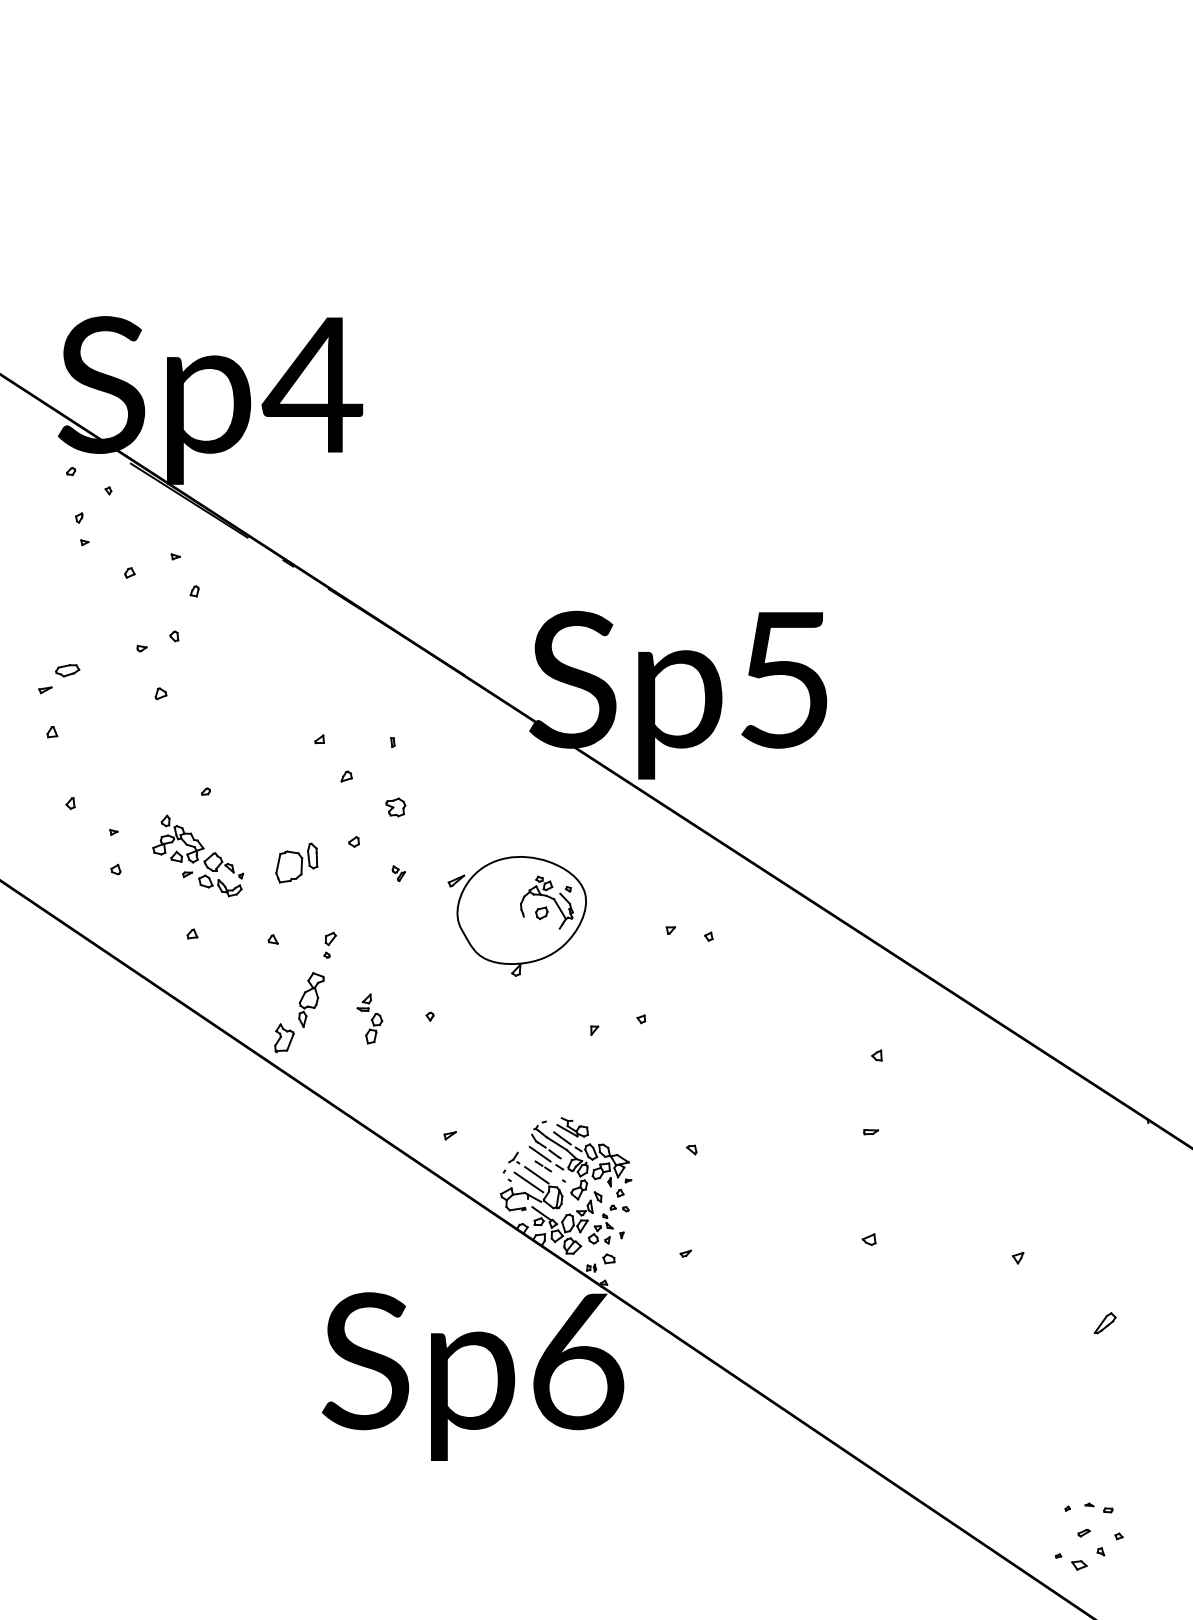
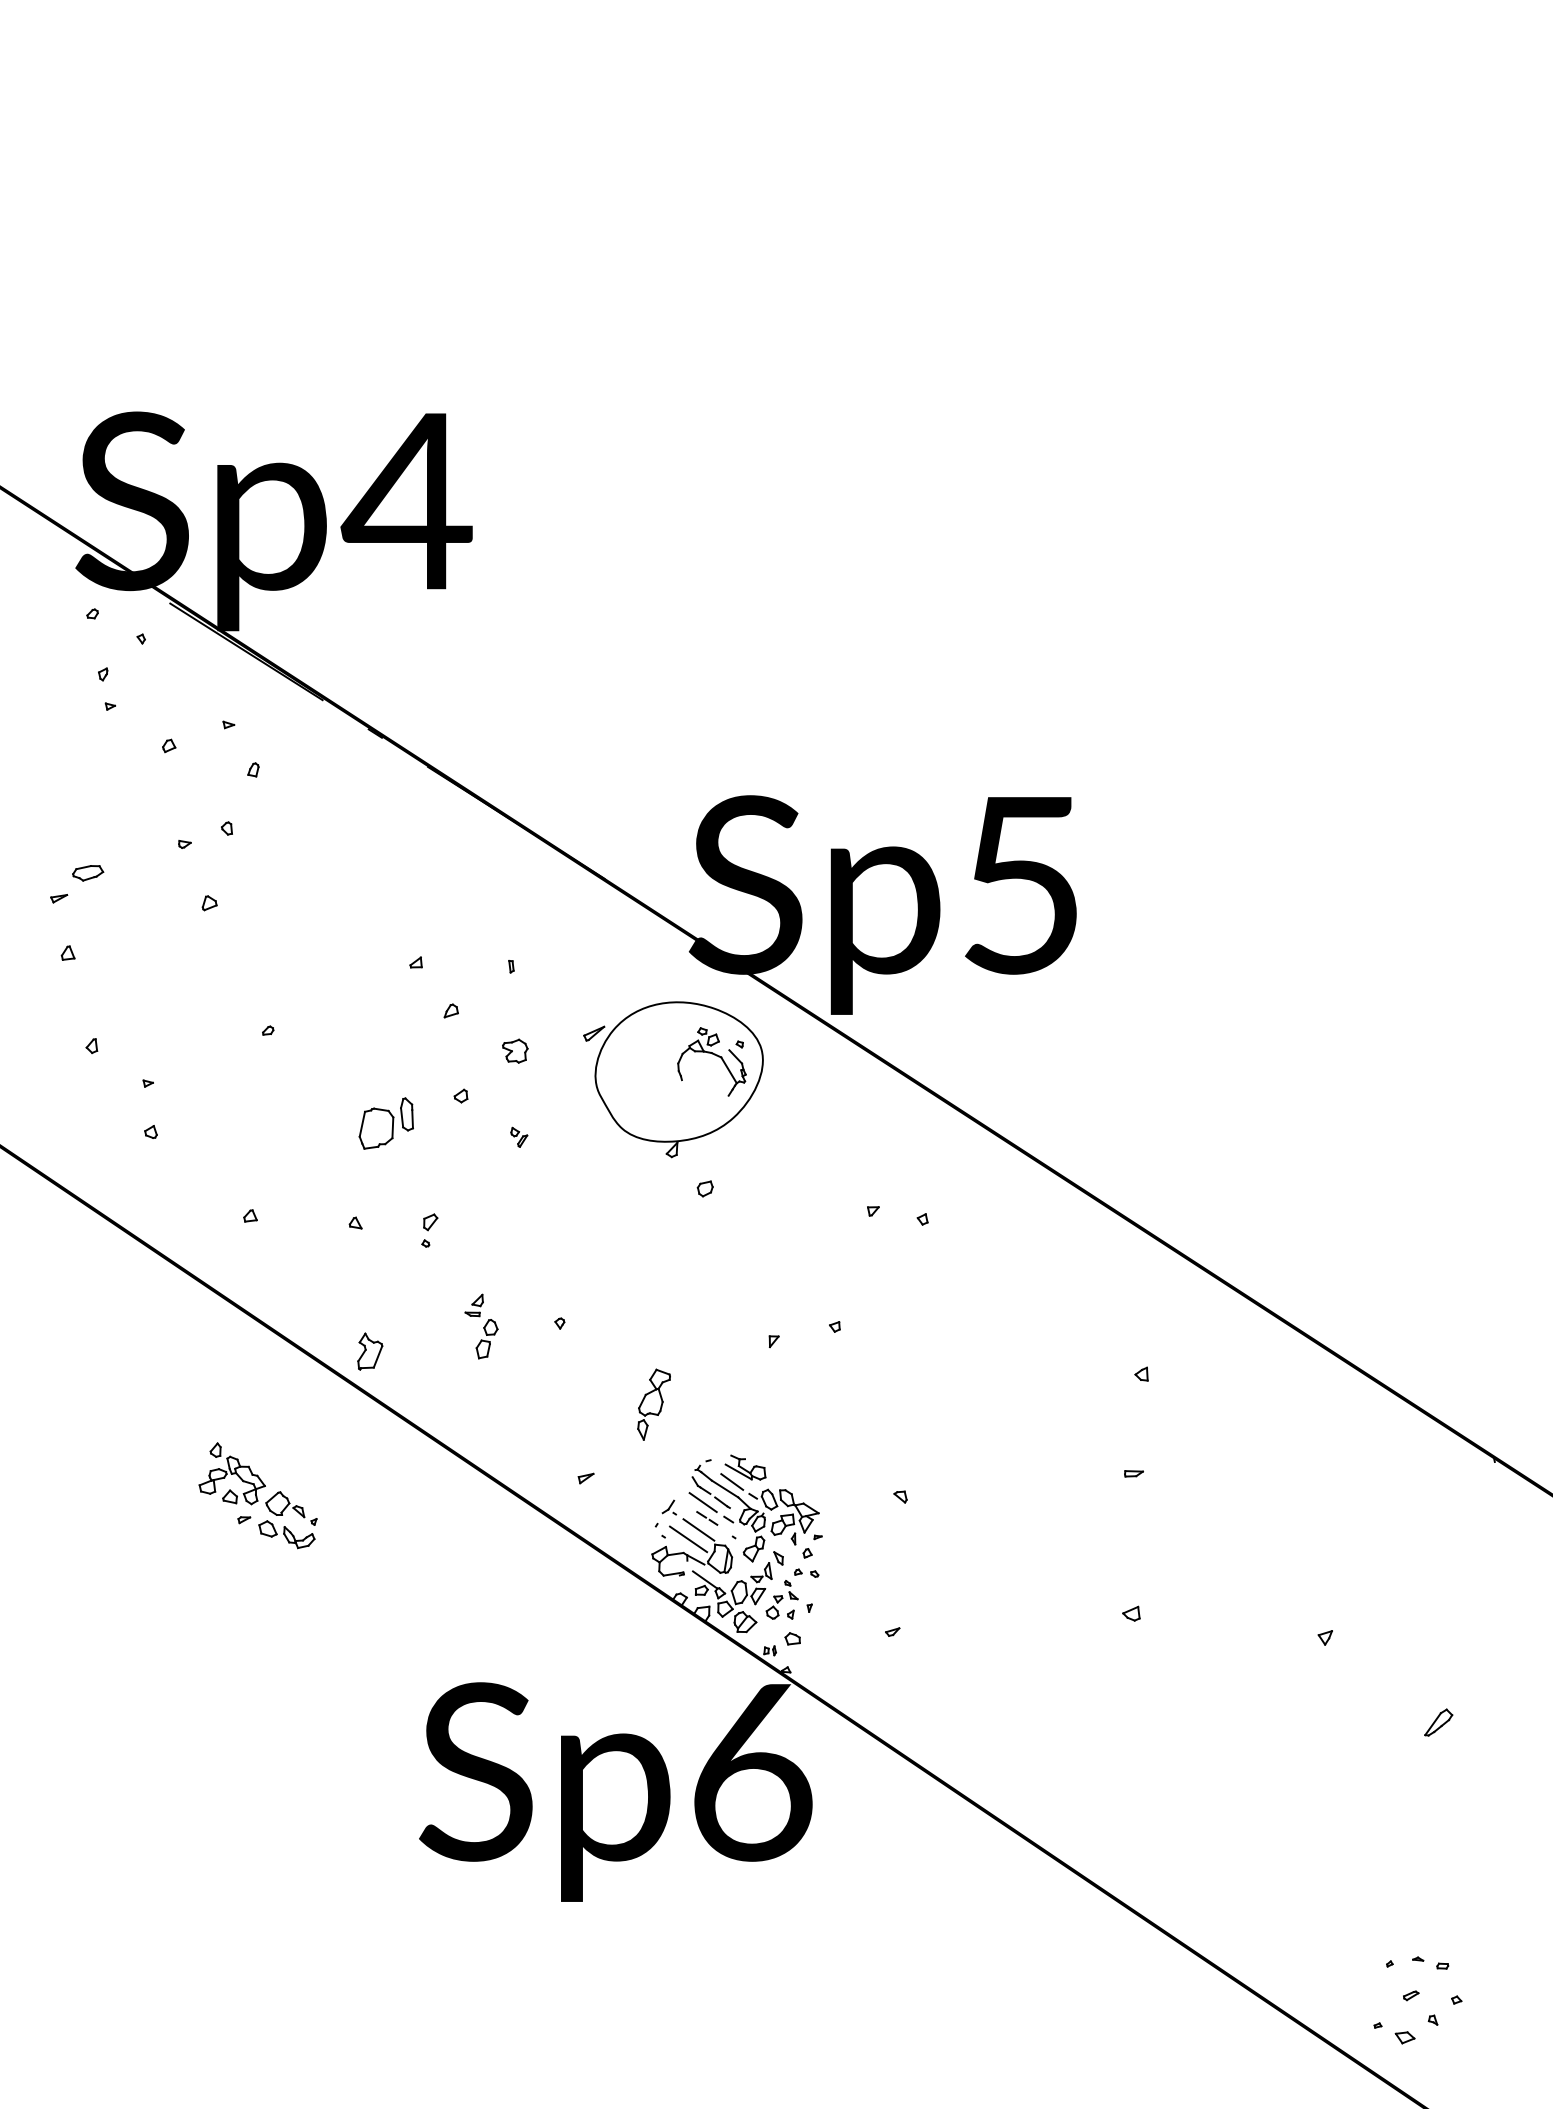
part: (198, 855) -> (258, 1495), moved
part: (516, 916) -> (672, 1079), moved
part: (311, 999) -> (654, 1404), moved

